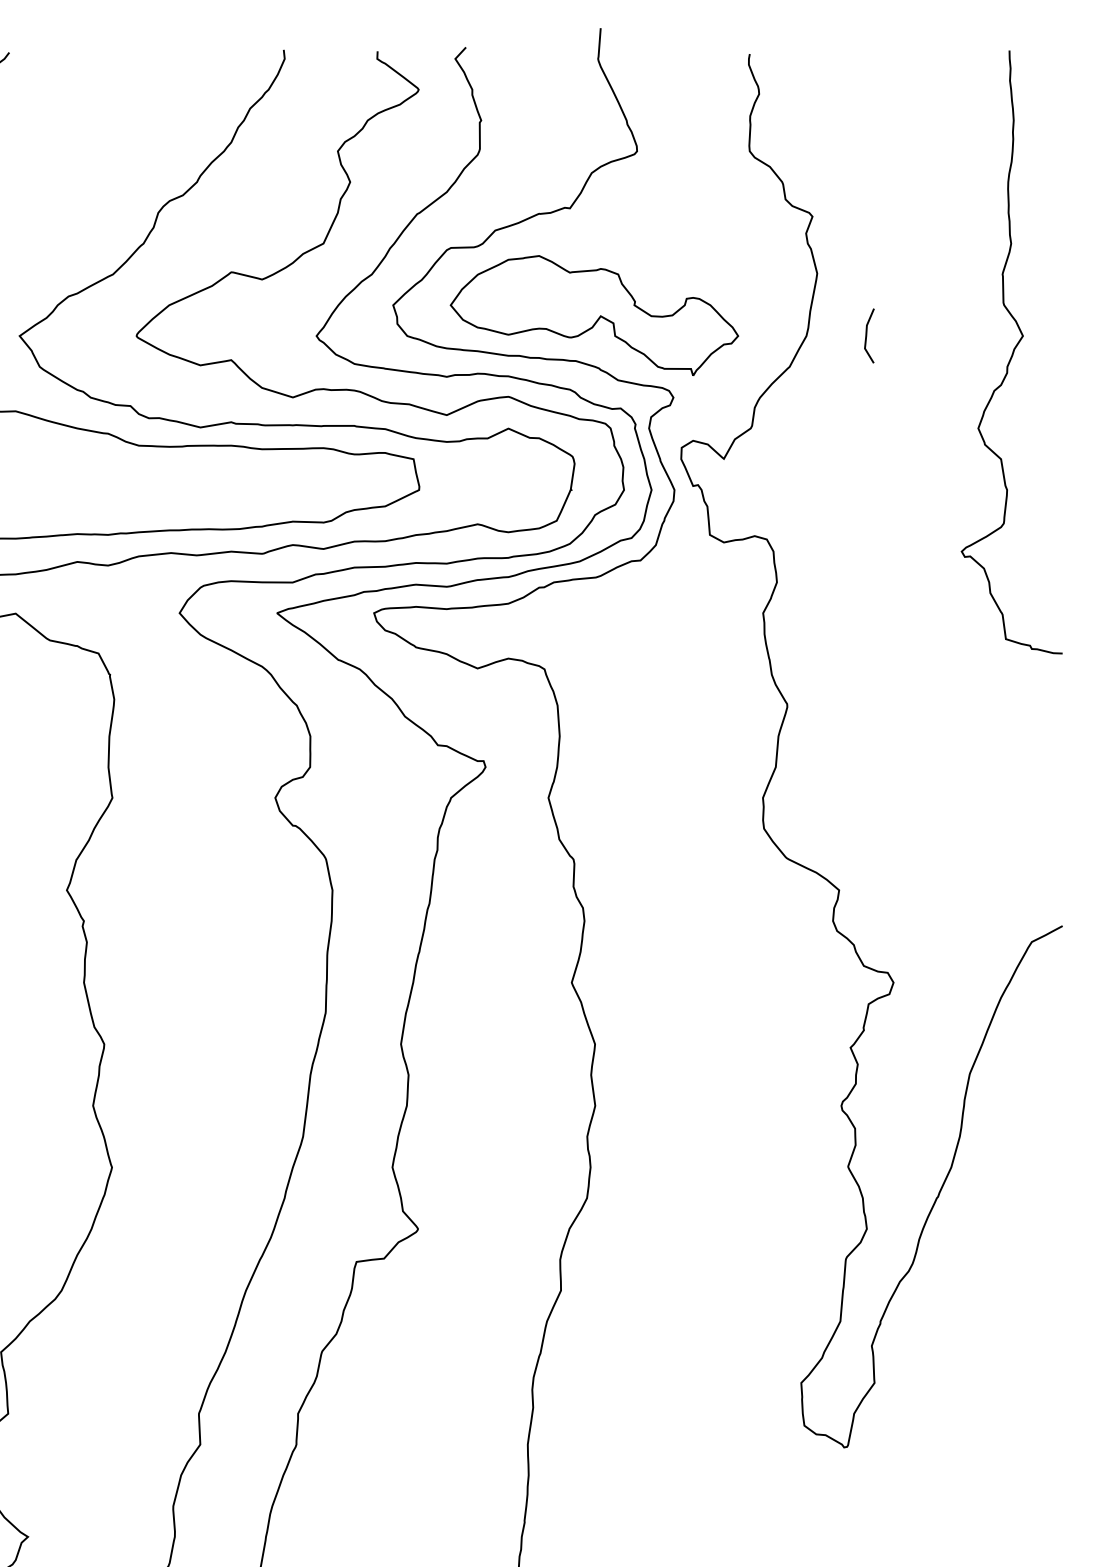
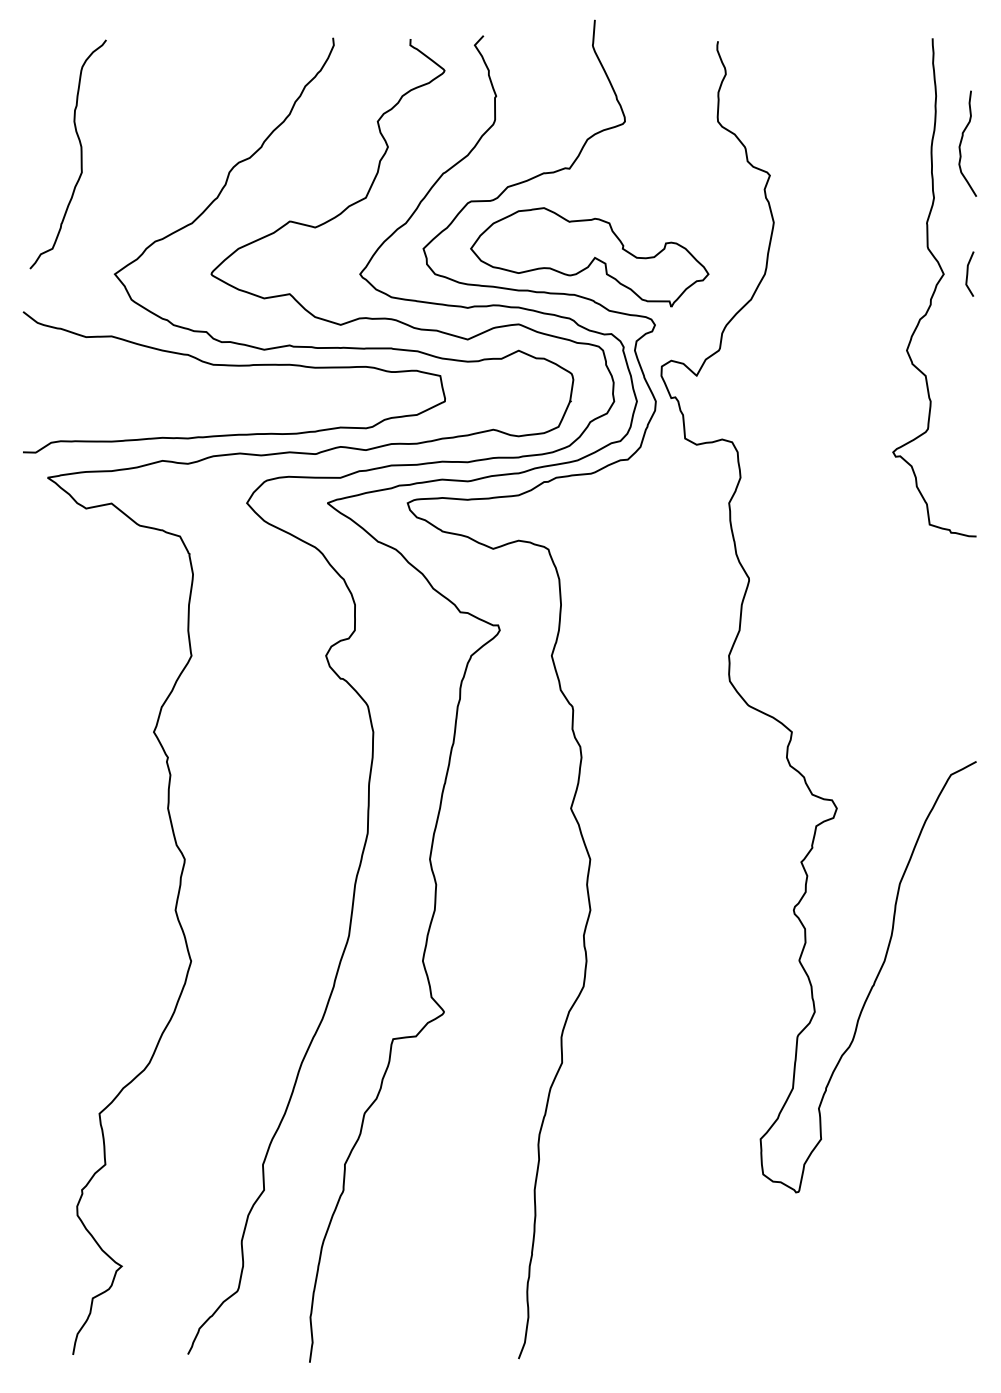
curve: (1045, 174) -> (962, 140), added
line: (867, 335) -> (968, 273), moved

